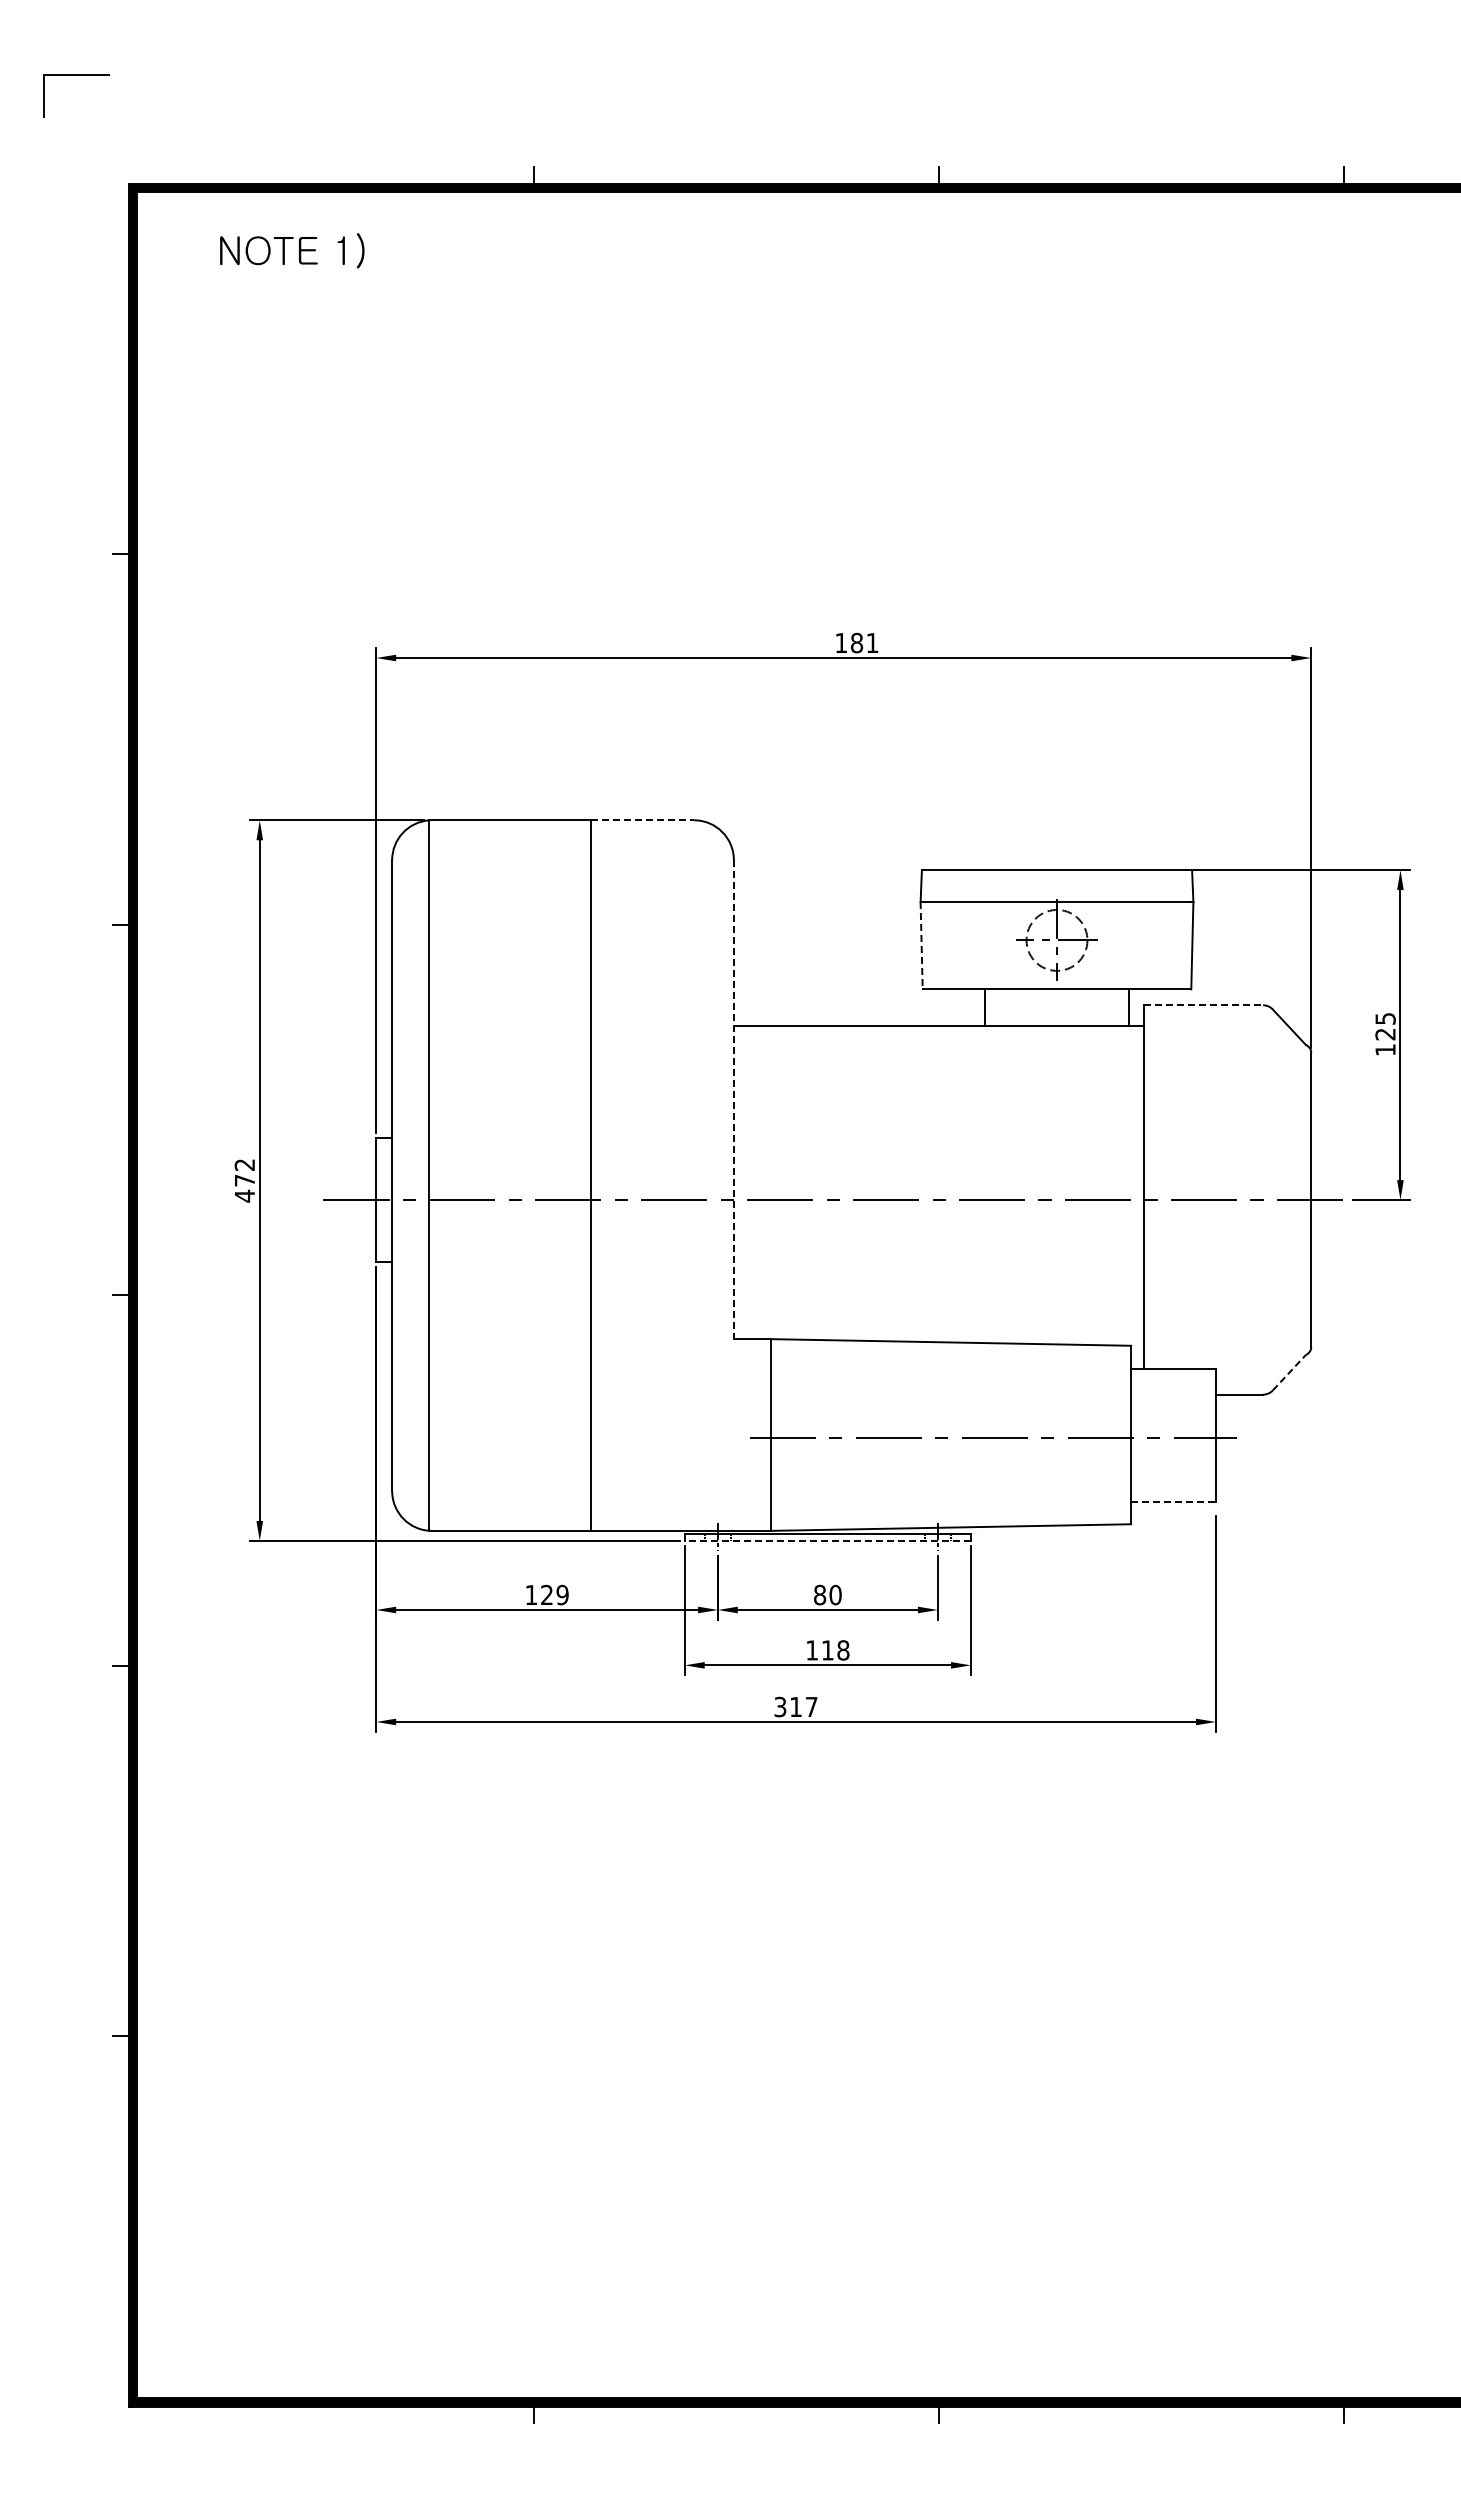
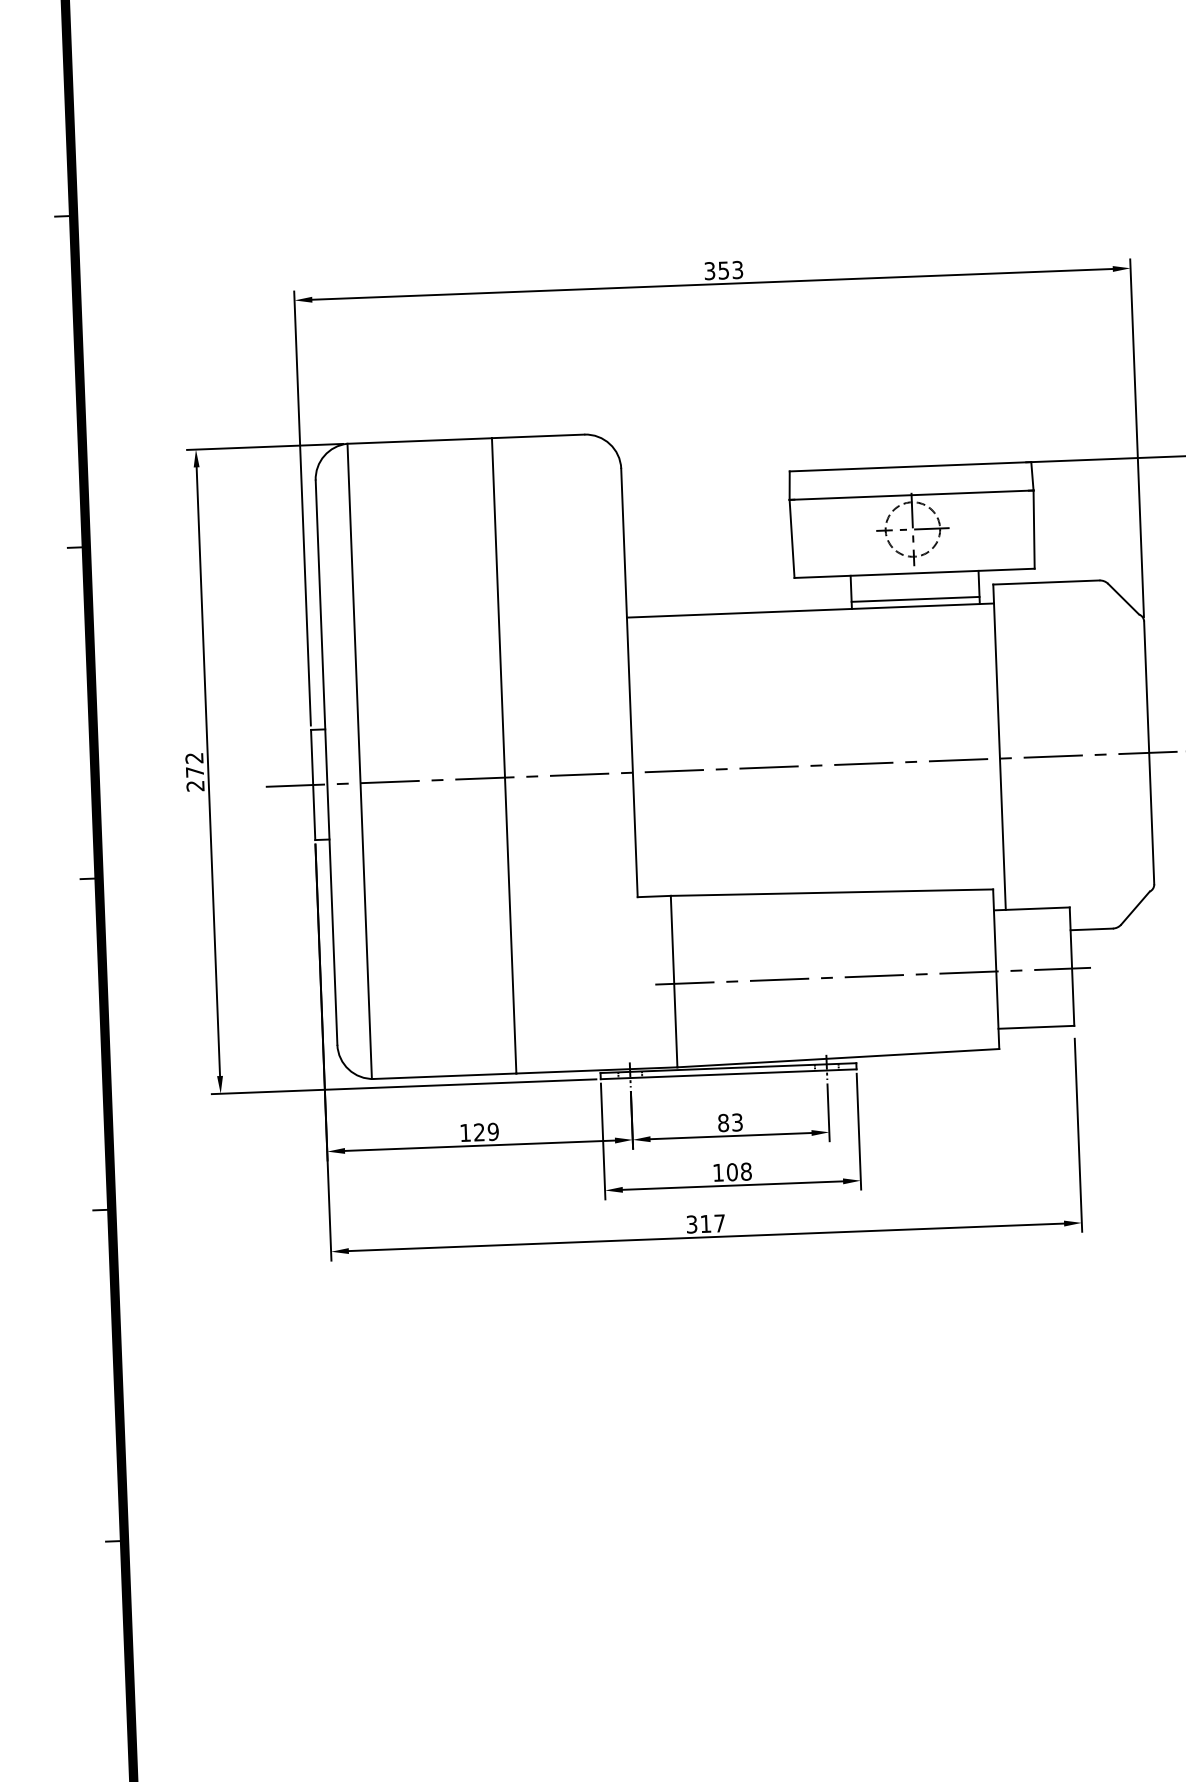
text: (856, 642) -> (723, 270), 181 -> 353
line: (642, 820) -> (538, 436), dashed -> solid
line: (921, 945) -> (791, 538), dashed -> solid
line: (1204, 1005) -> (1047, 582), dashed -> solid
line: (1056, 1018) -> (915, 599), added
line: (733, 1099) -> (629, 682), dashed -> solid
text: (244, 1195) -> (195, 785), 472 -> 272
line: (1289, 1372) -> (1135, 907), dashed -> solid
line: (1174, 1501) -> (1037, 1027), dashed -> solid
line: (827, 1540) -> (728, 1073), dashed -> solid
text: (835, 1594) -> (737, 1121), 80 -> 83
text: (827, 1650) -> (732, 1172), 118 -> 108

